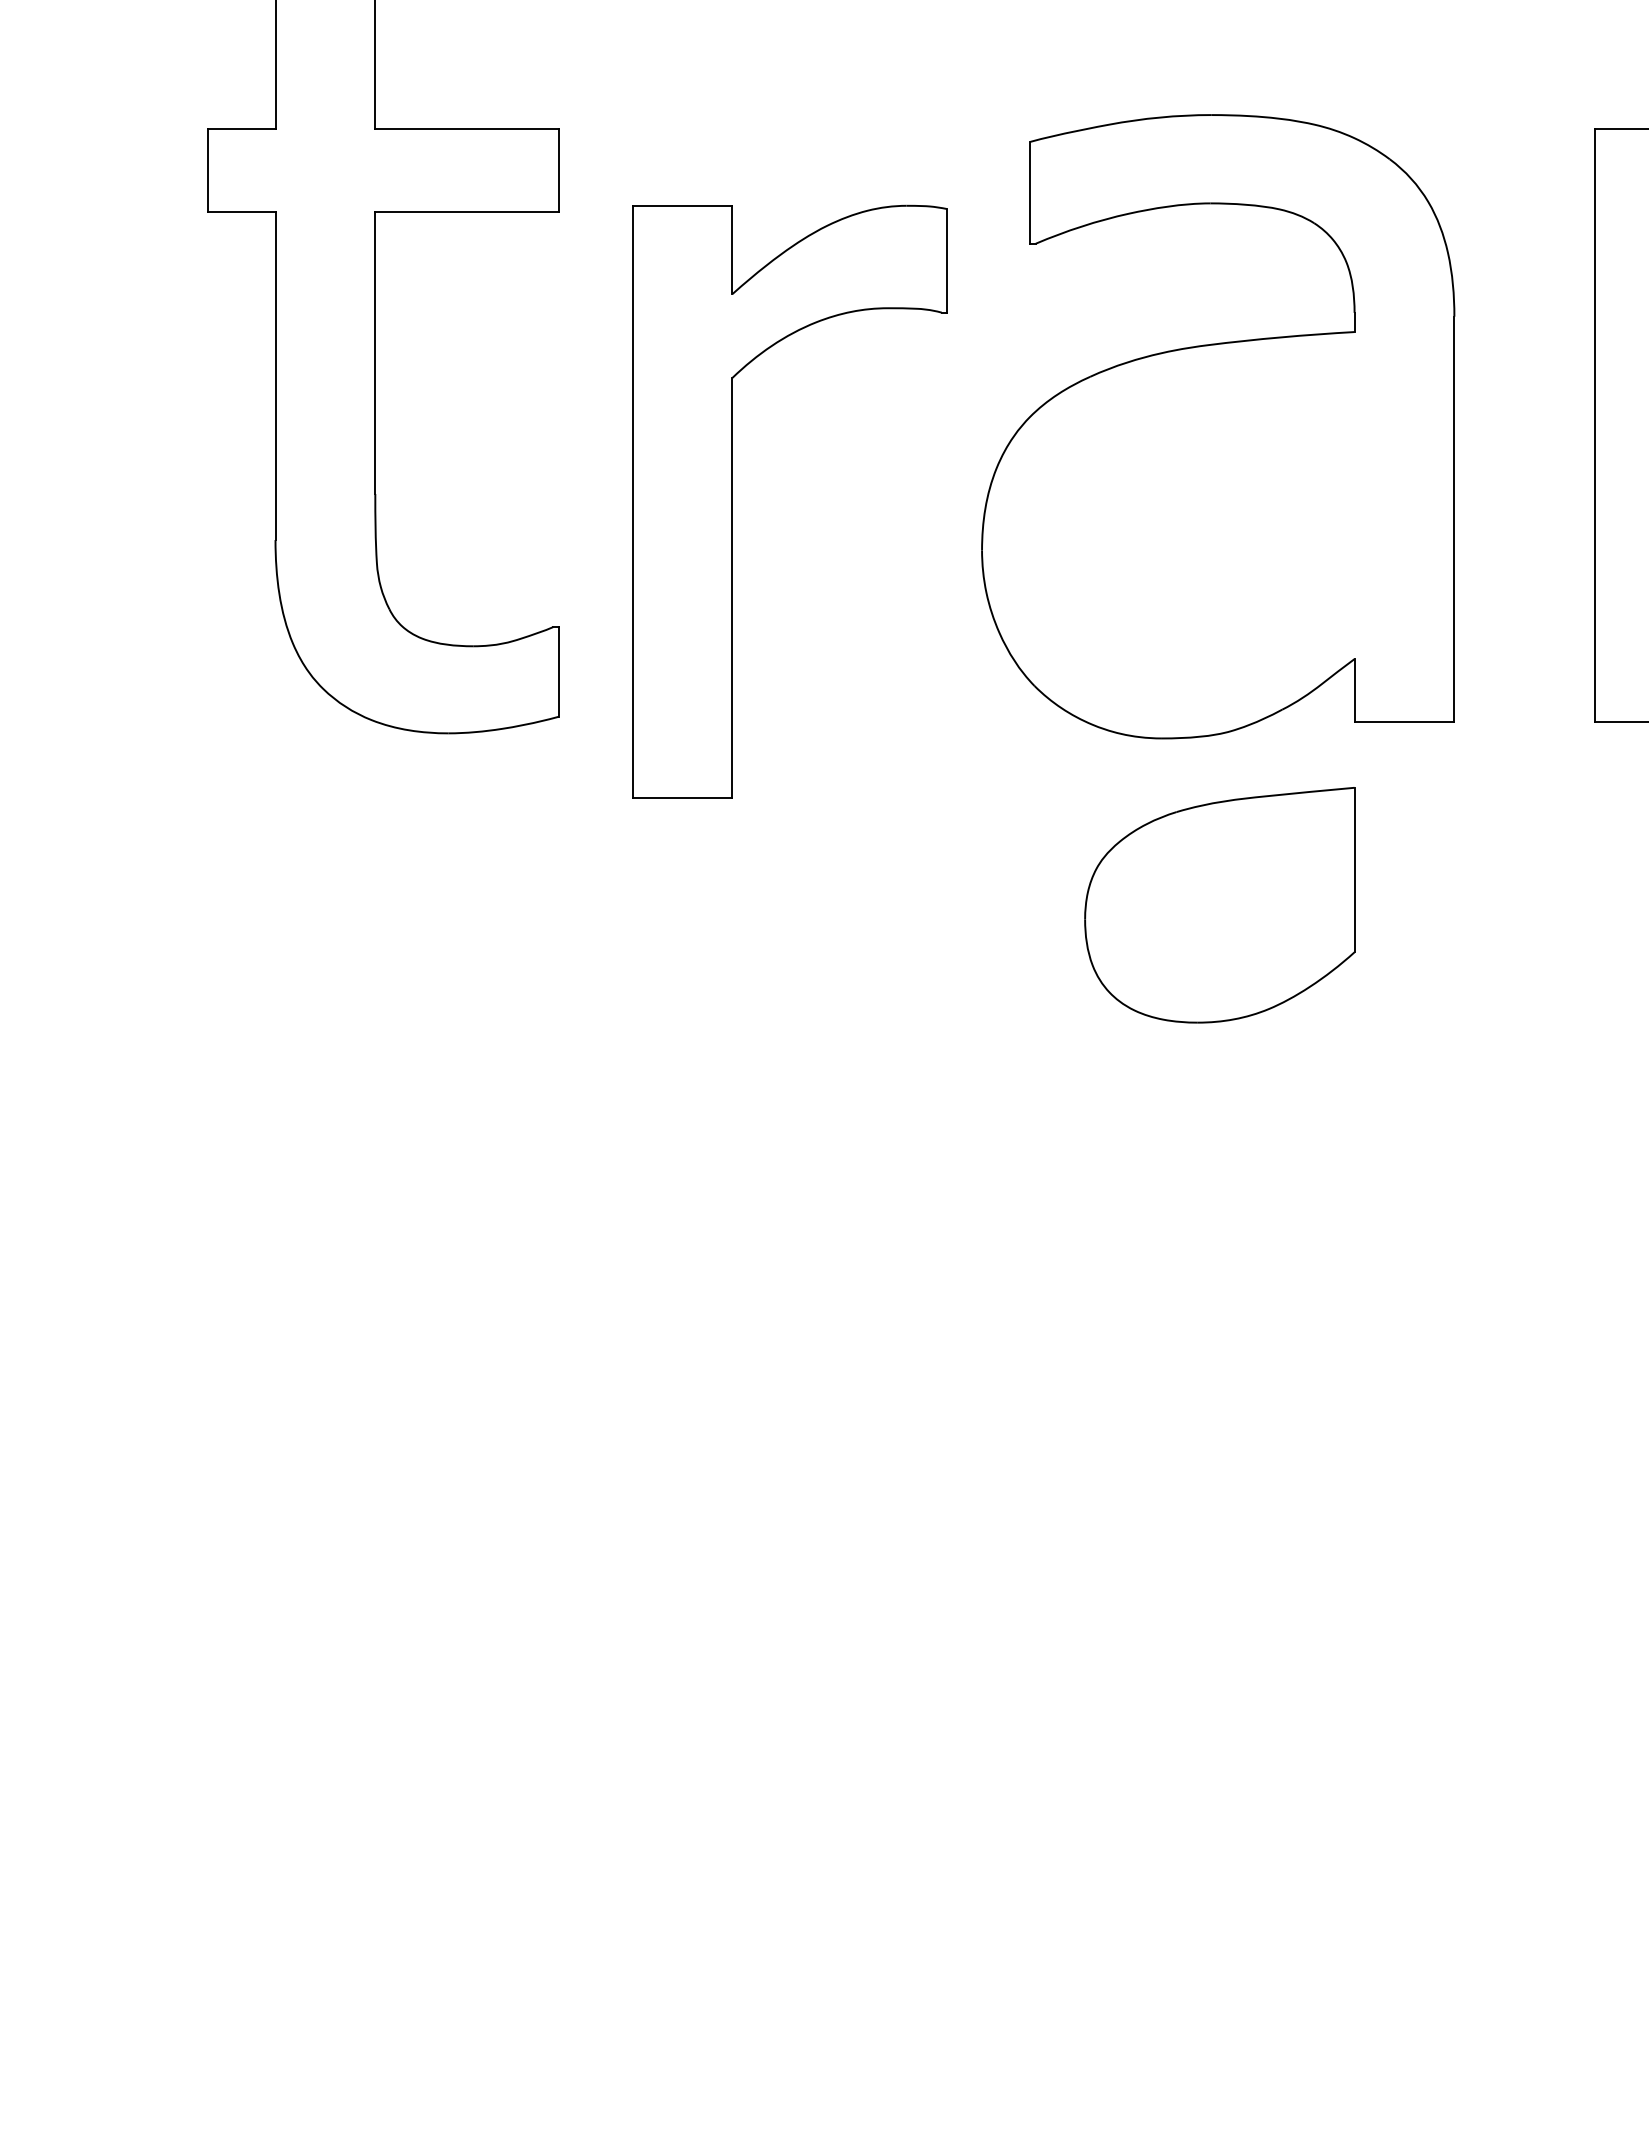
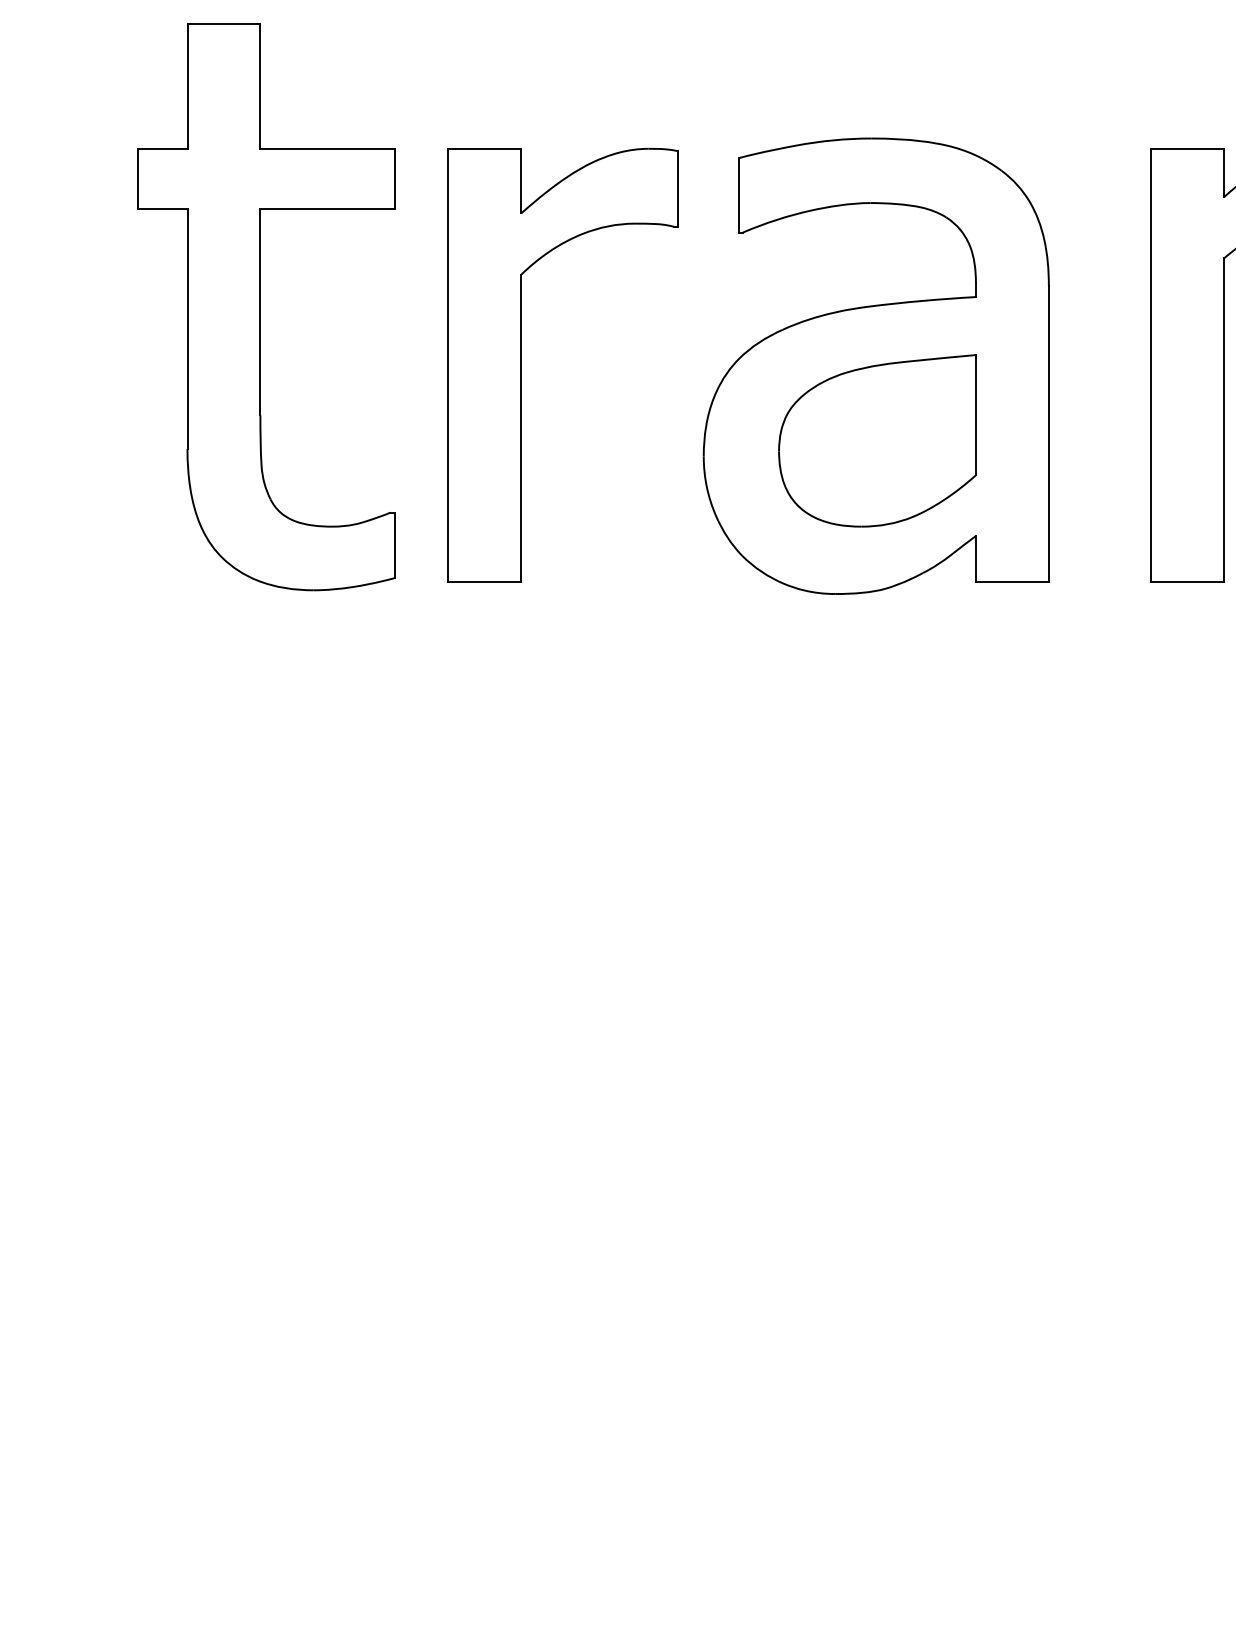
part: (732, 500) -> (521, 364), moved
part: (1219, 904) -> (877, 440), moved

